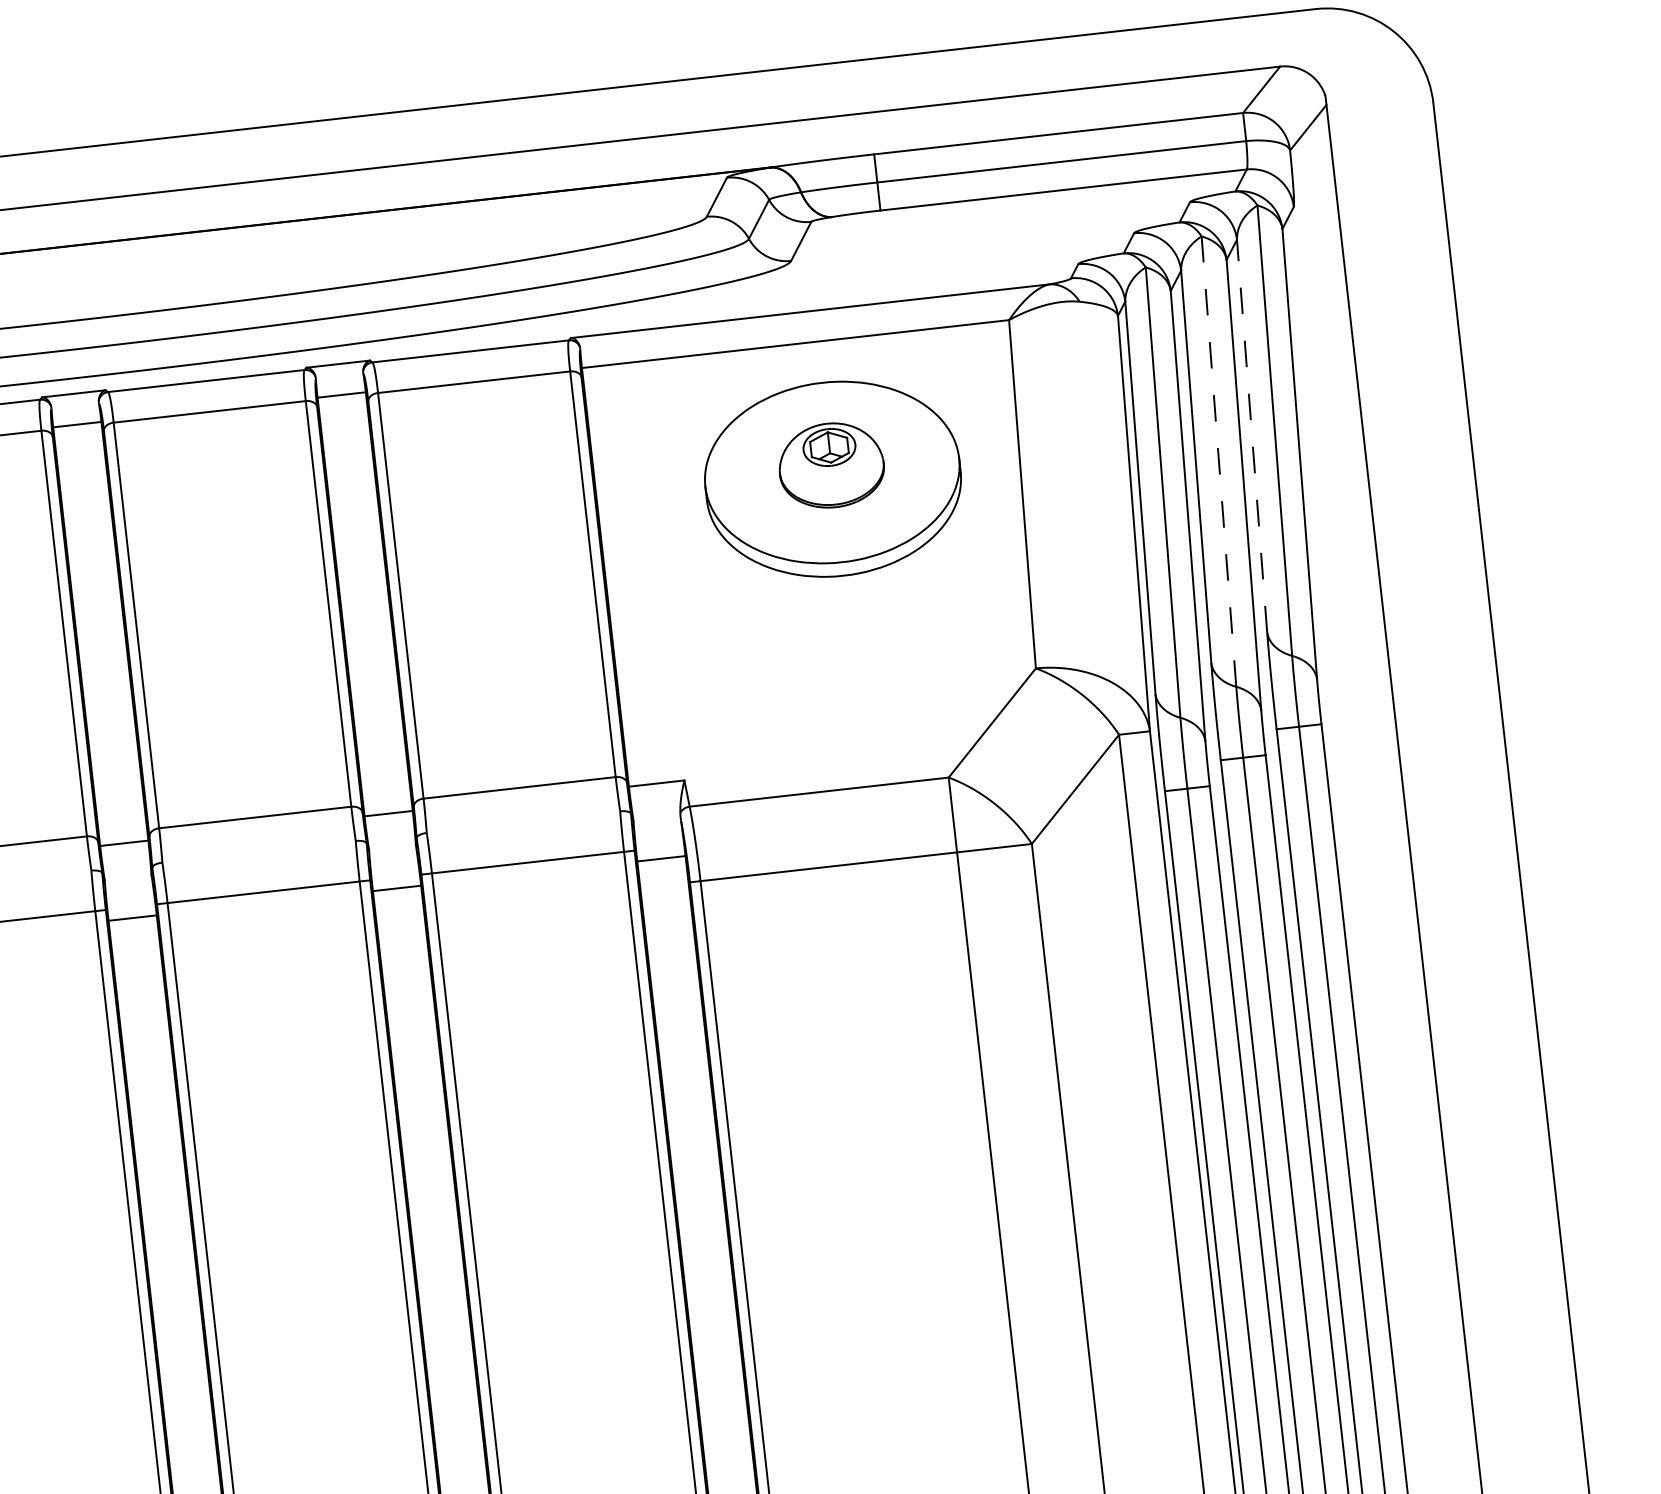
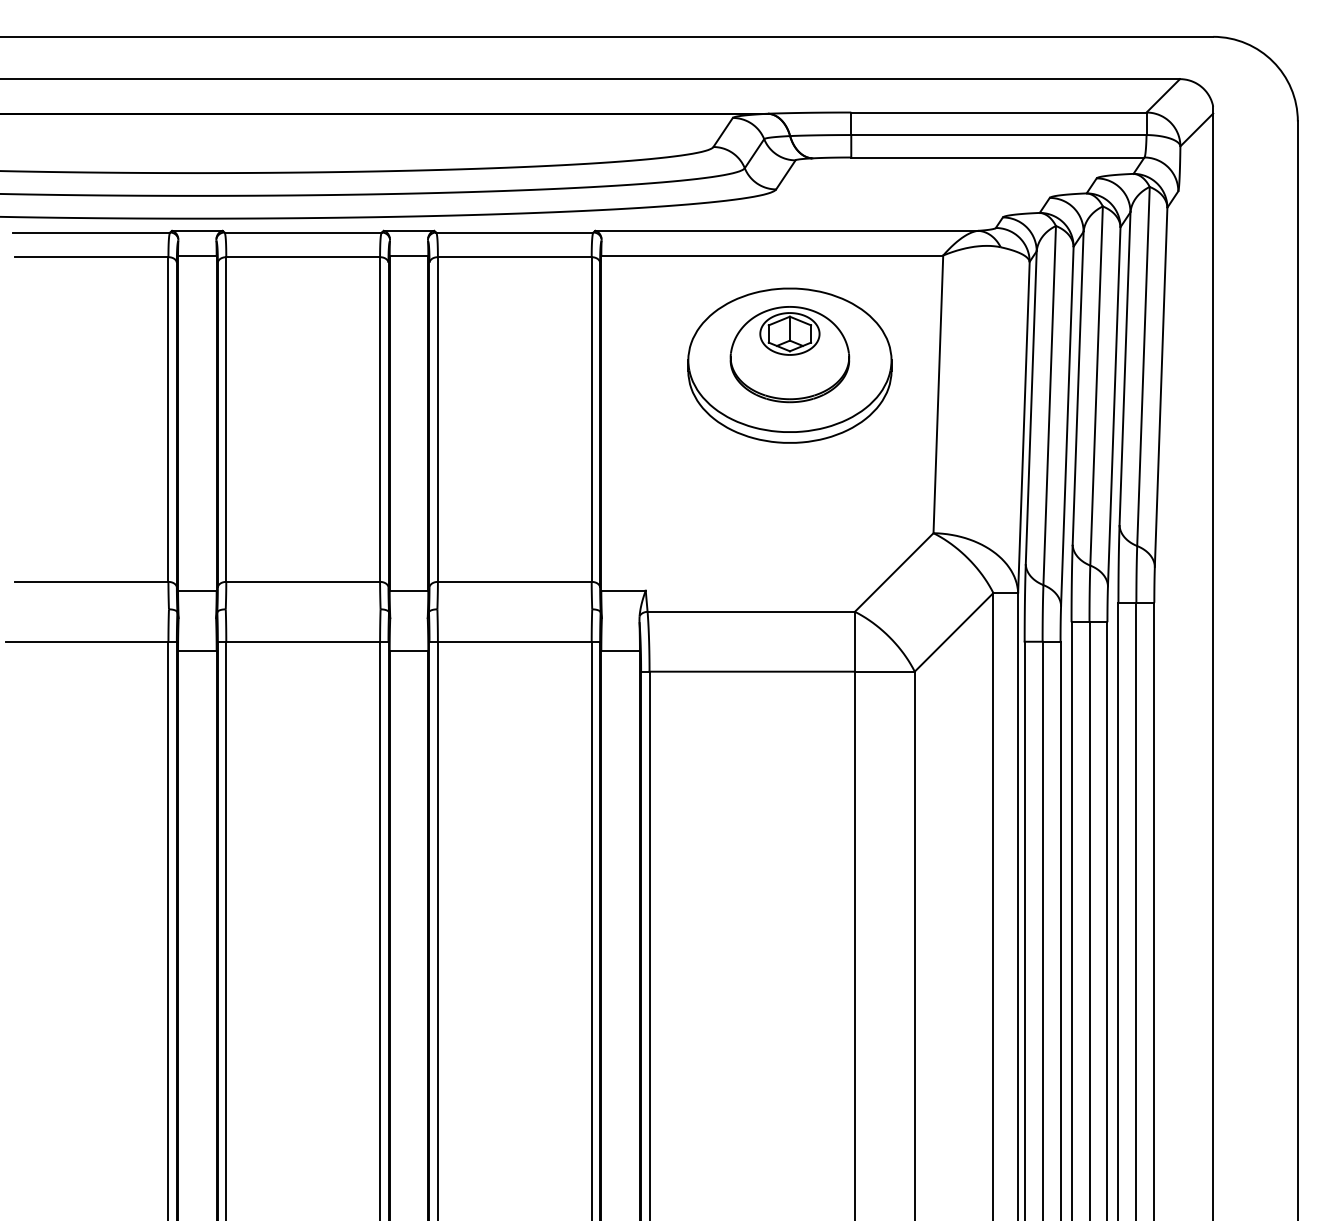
line: (1252, 435) -> (1125, 368), dashed -> solid
line: (1218, 462) -> (1096, 386), dashed -> solid
part: (830, 465) -> (789, 354), size x1.43

